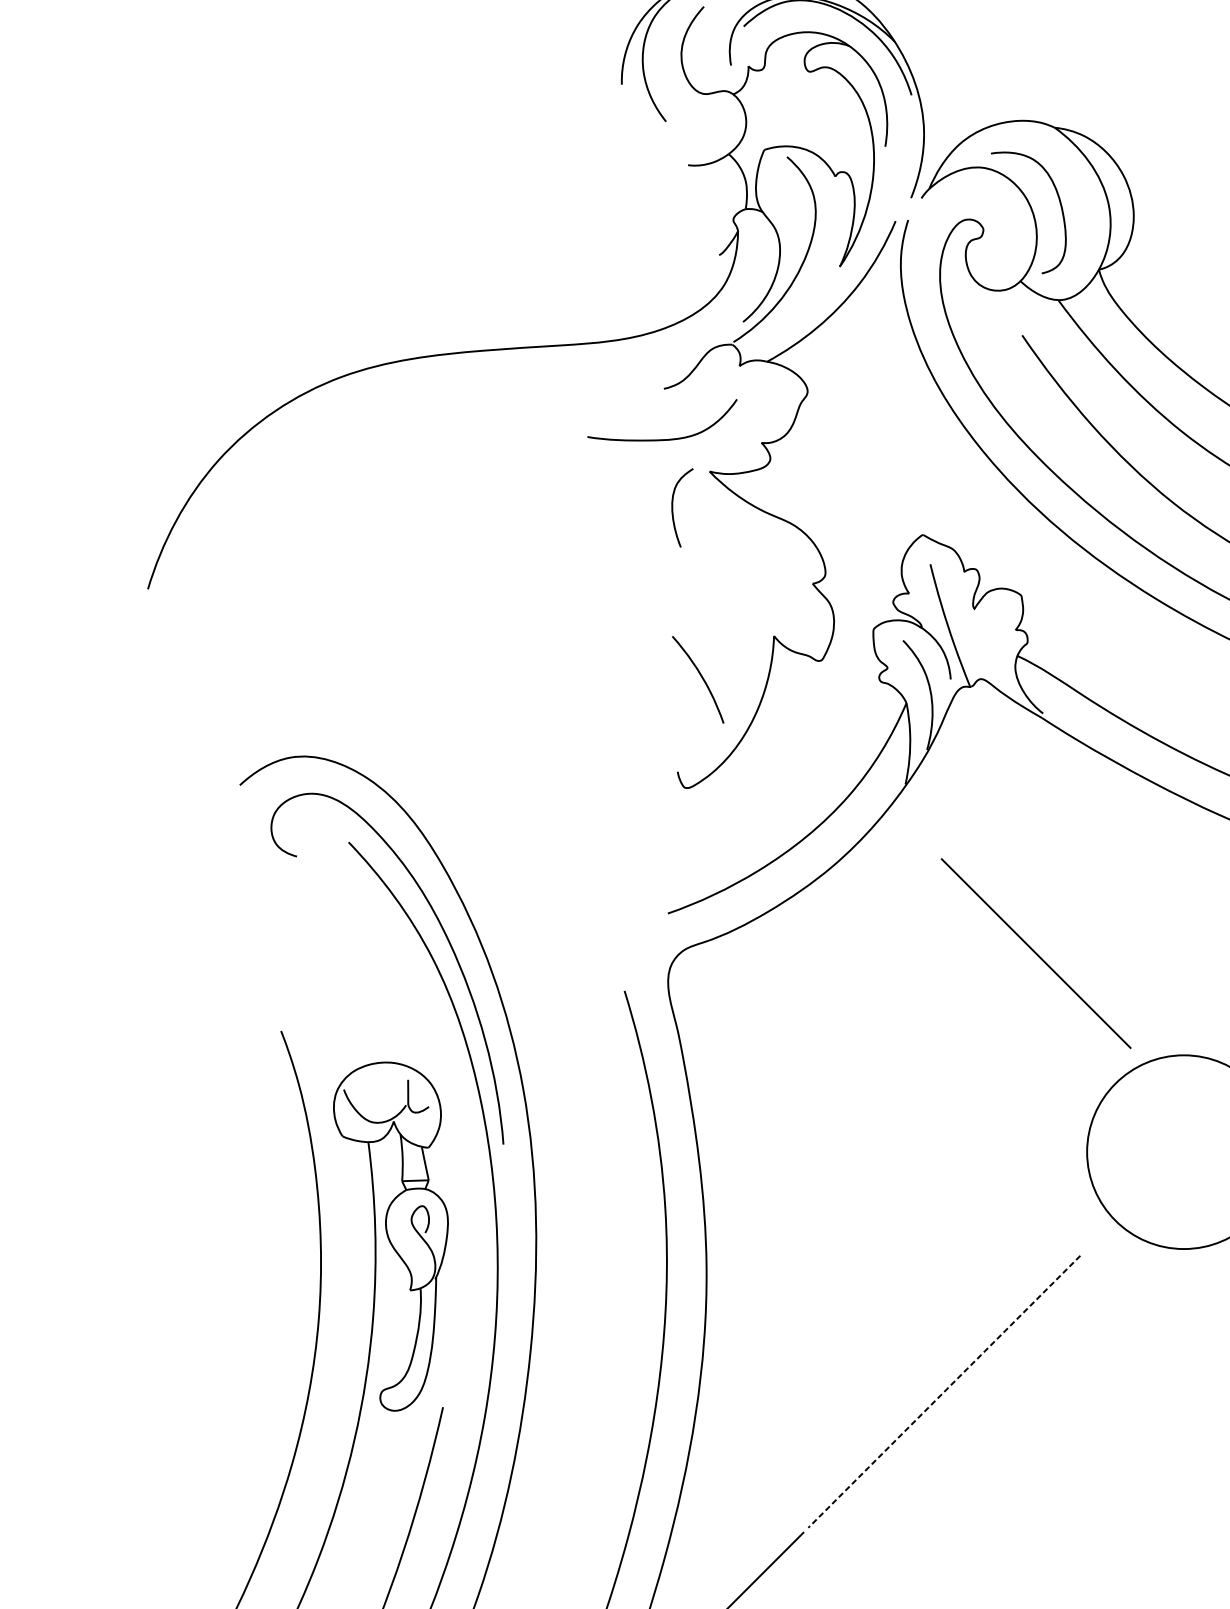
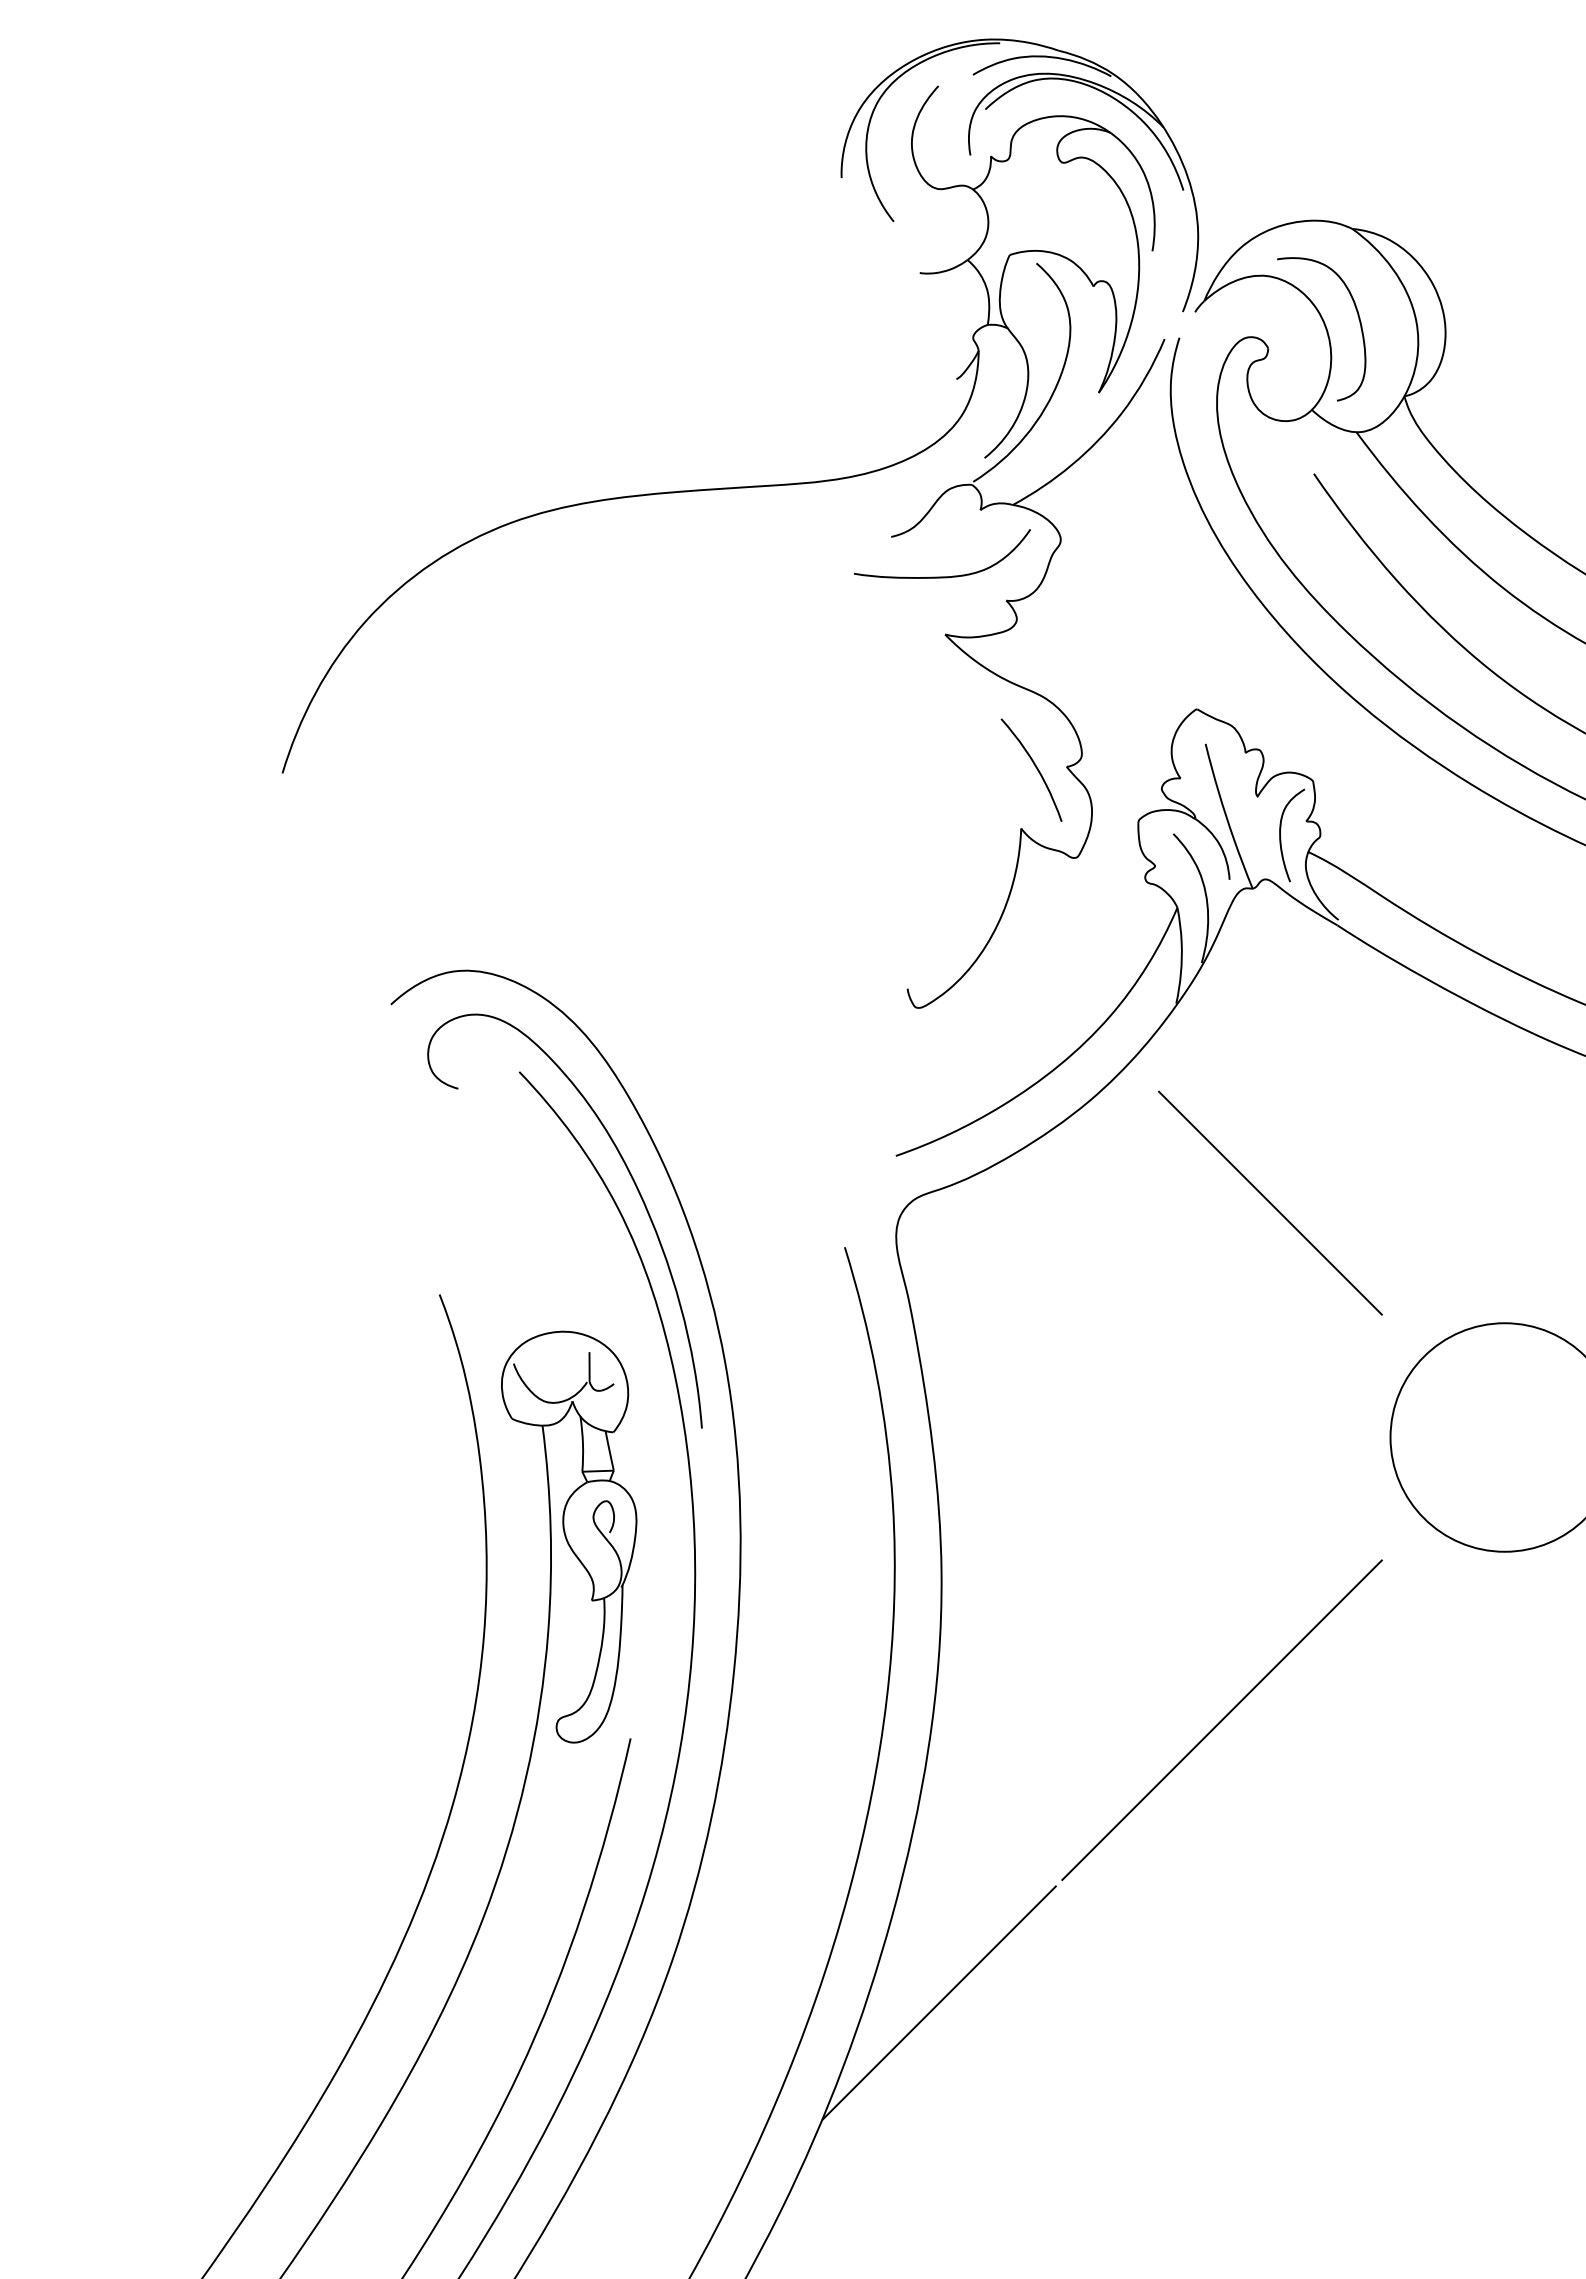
curve: (662, 439) -> (942, 576), moved
curve: (673, 510) -> (1281, 838), moved
curve: (701, 677) -> (1035, 767), moved
line: (1036, 952) -> (1270, 1202), moved
line: (944, 1392) -> (1222, 1720), dashed -> solid

